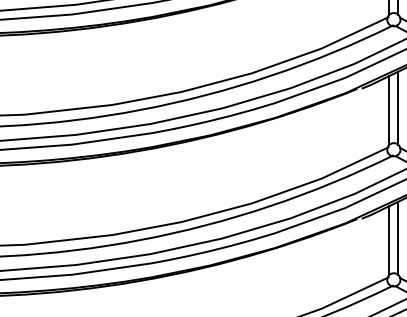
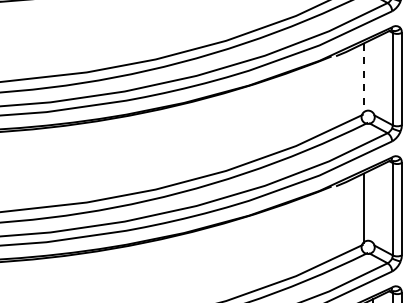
line: (398, 108) -> (372, 75), removed
line: (389, 111) -> (363, 78), solid -> dashed
line: (398, 238) -> (372, 205), removed

